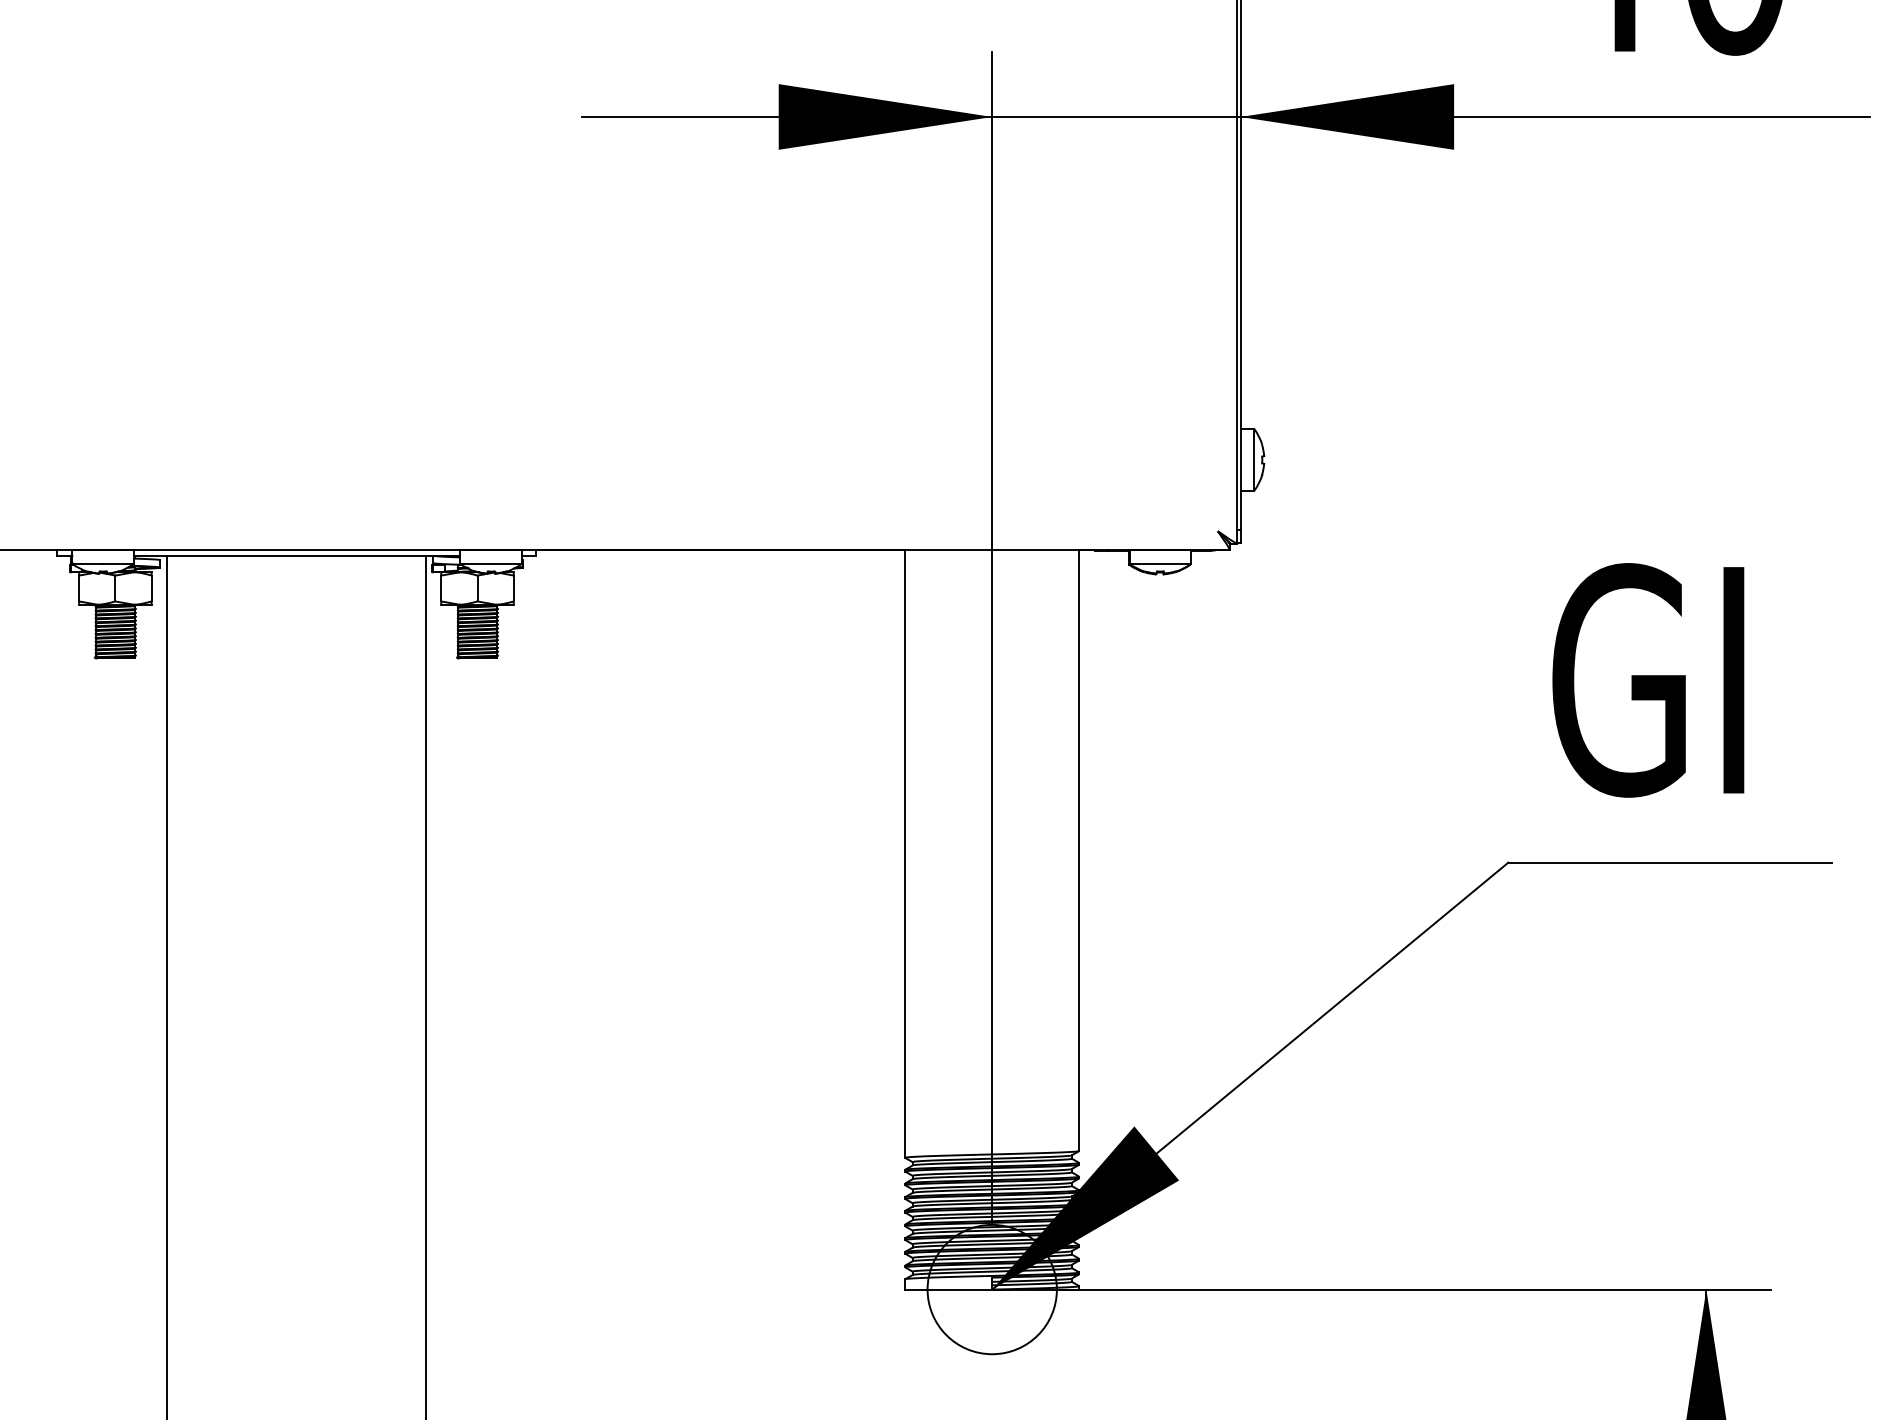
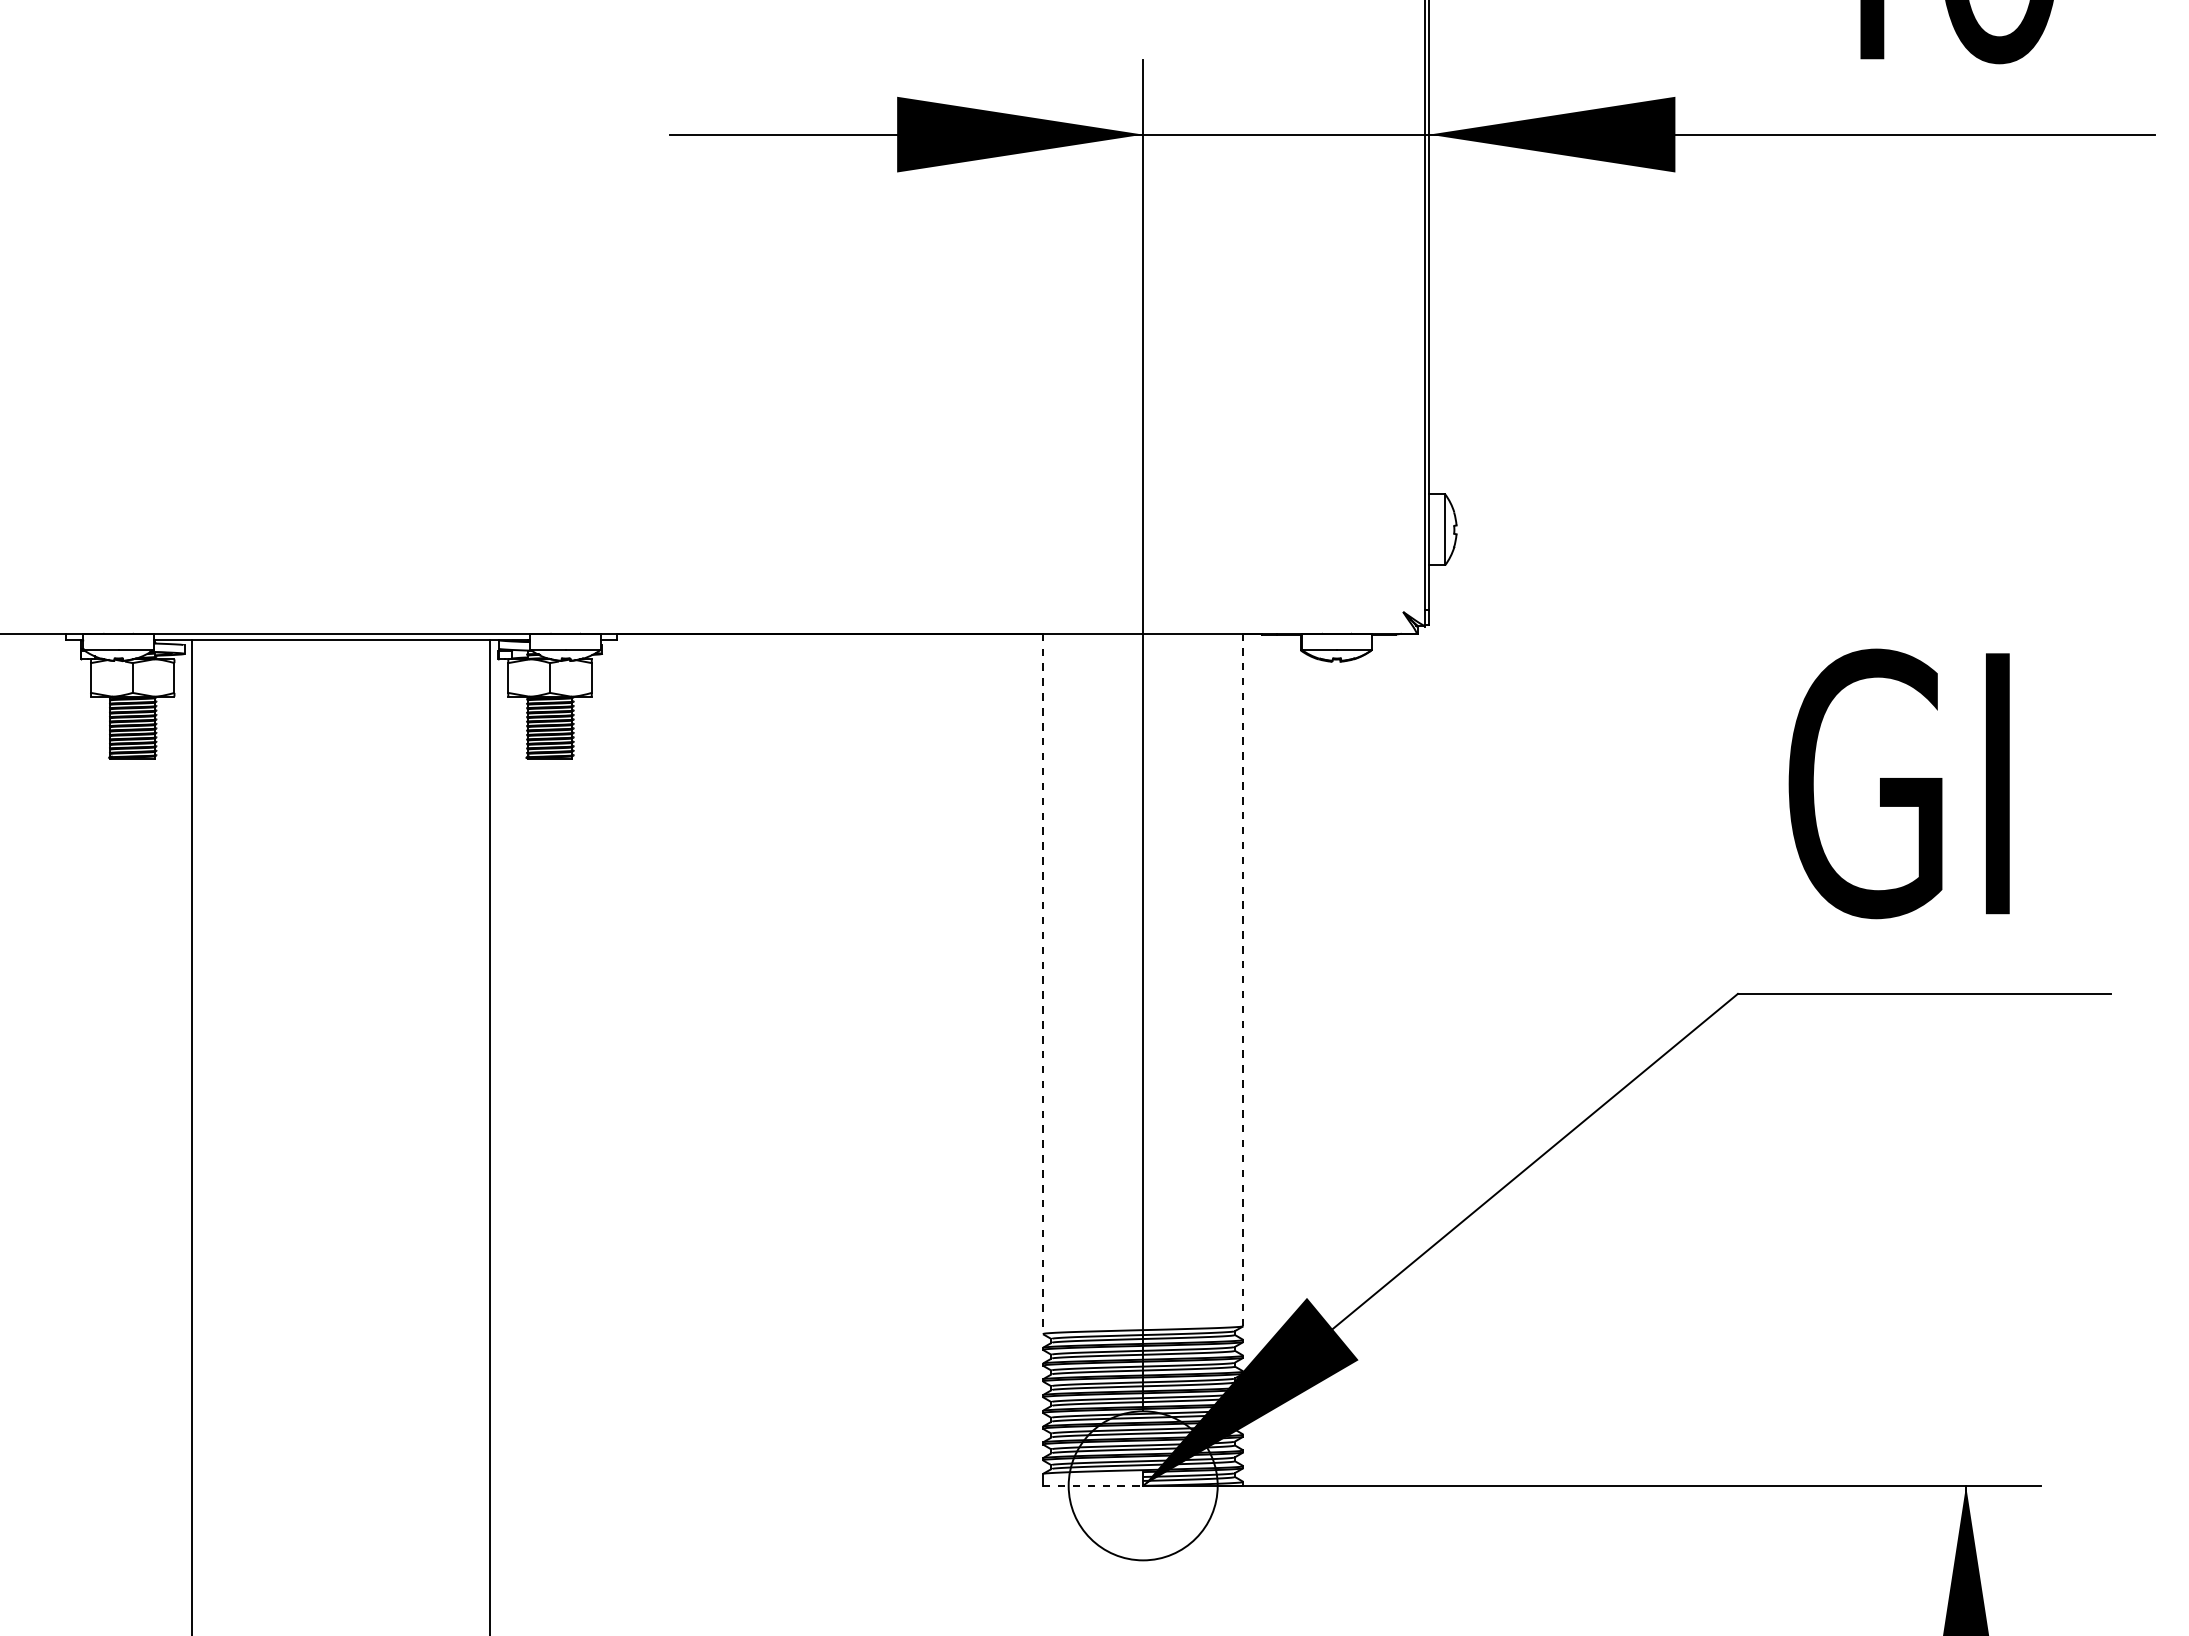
line: (1079, 850) -> (1243, 979), solid -> dashed
line: (904, 854) -> (1042, 984), solid -> dashed
line: (949, 1289) -> (1093, 1485), solid -> dashed

